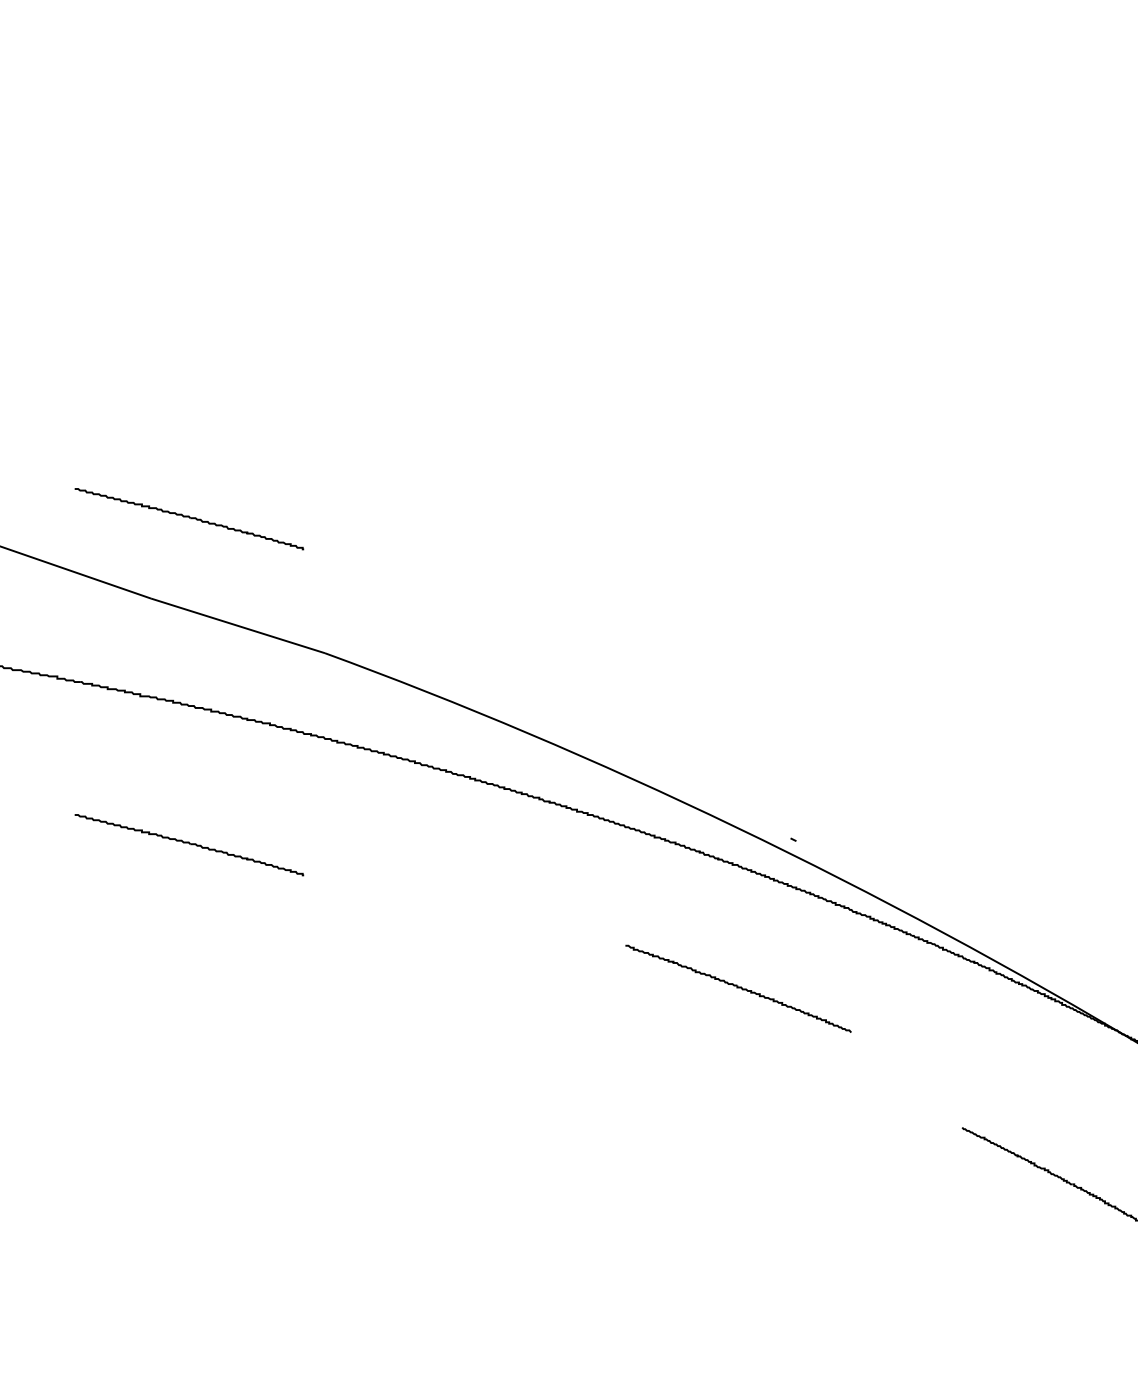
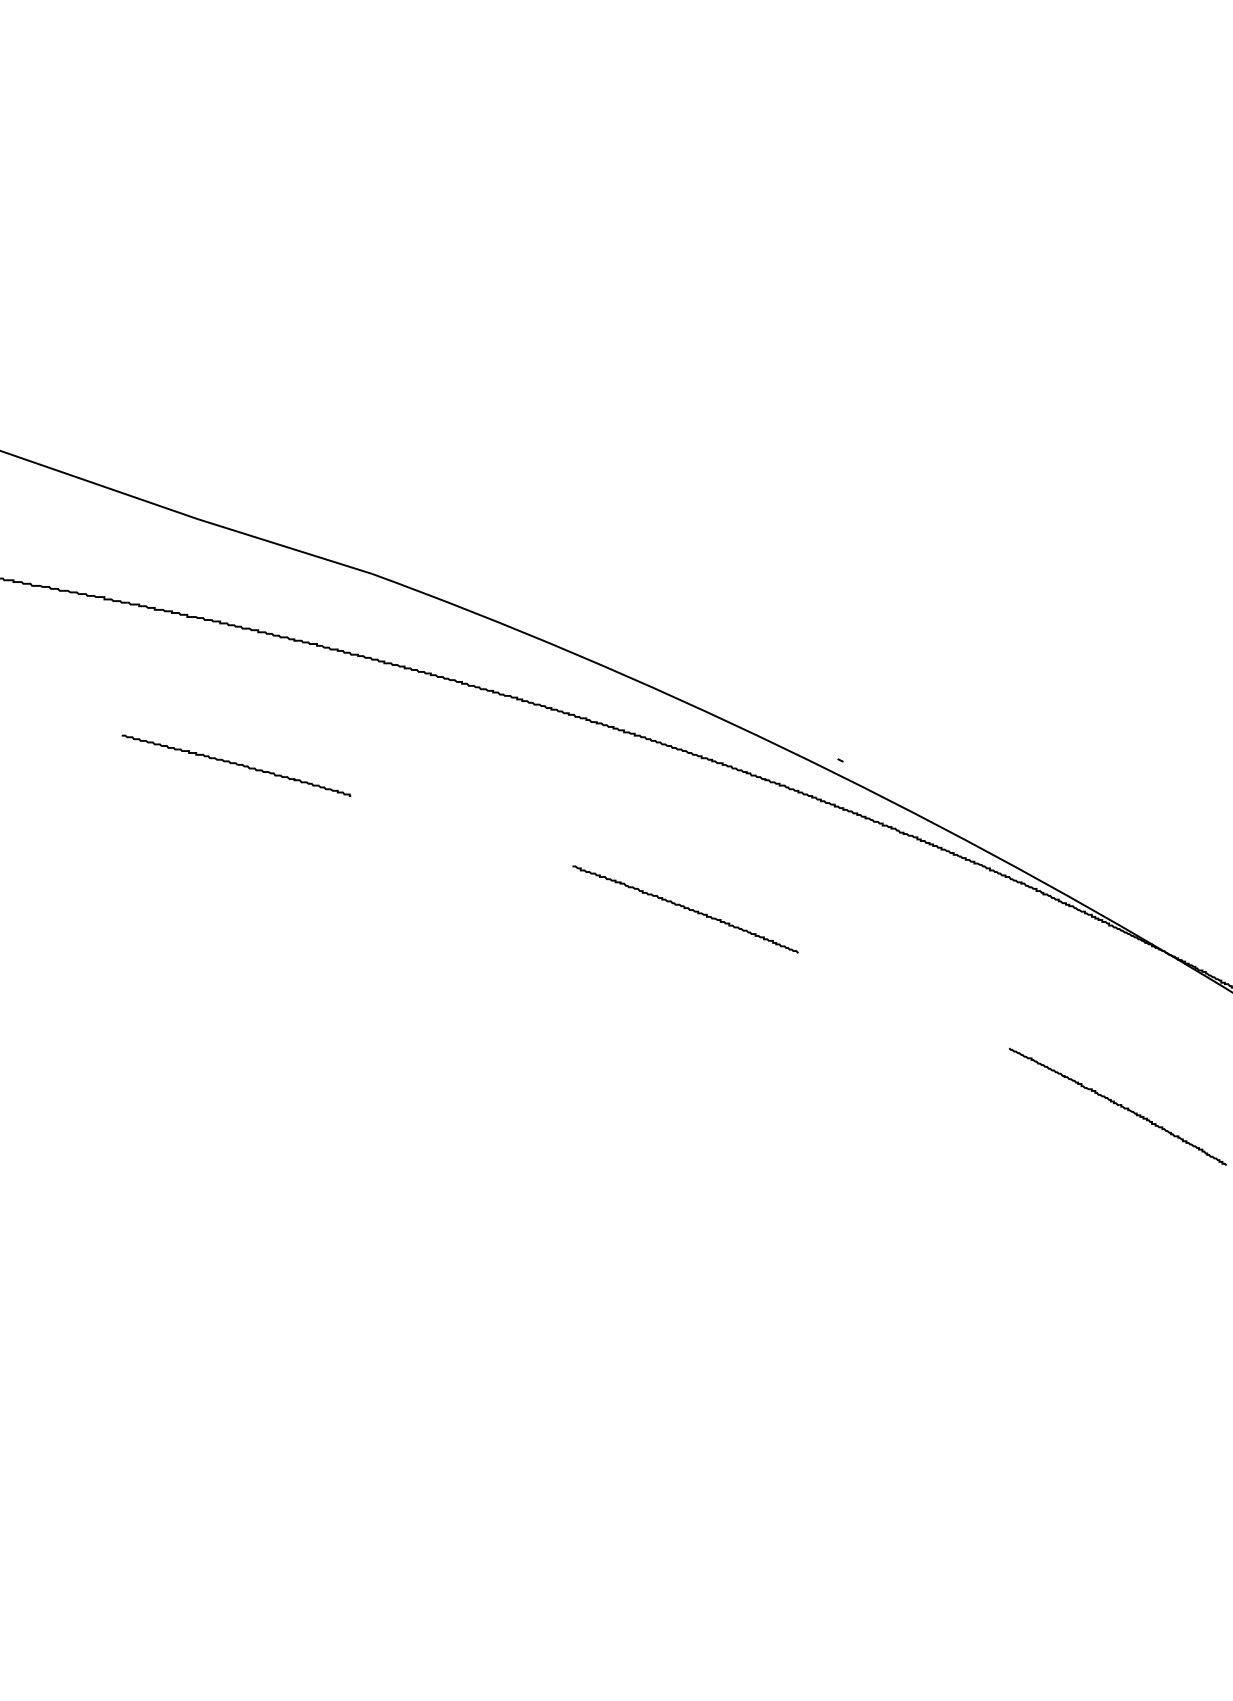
part: (189, 518) -> (236, 439), removed
part: (738, 988) -> (685, 909), moved

